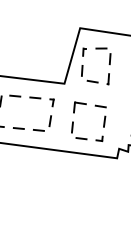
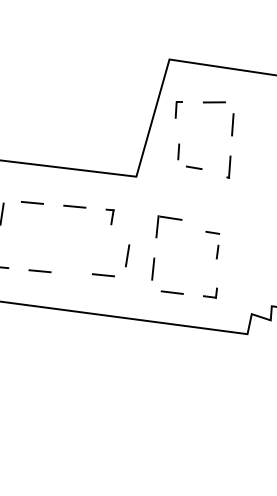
part: (89, 74) -> (189, 157), size x0.7
part: (100, 115) -> (212, 243), size x0.6
part: (42, 123) -> (111, 260), moved

